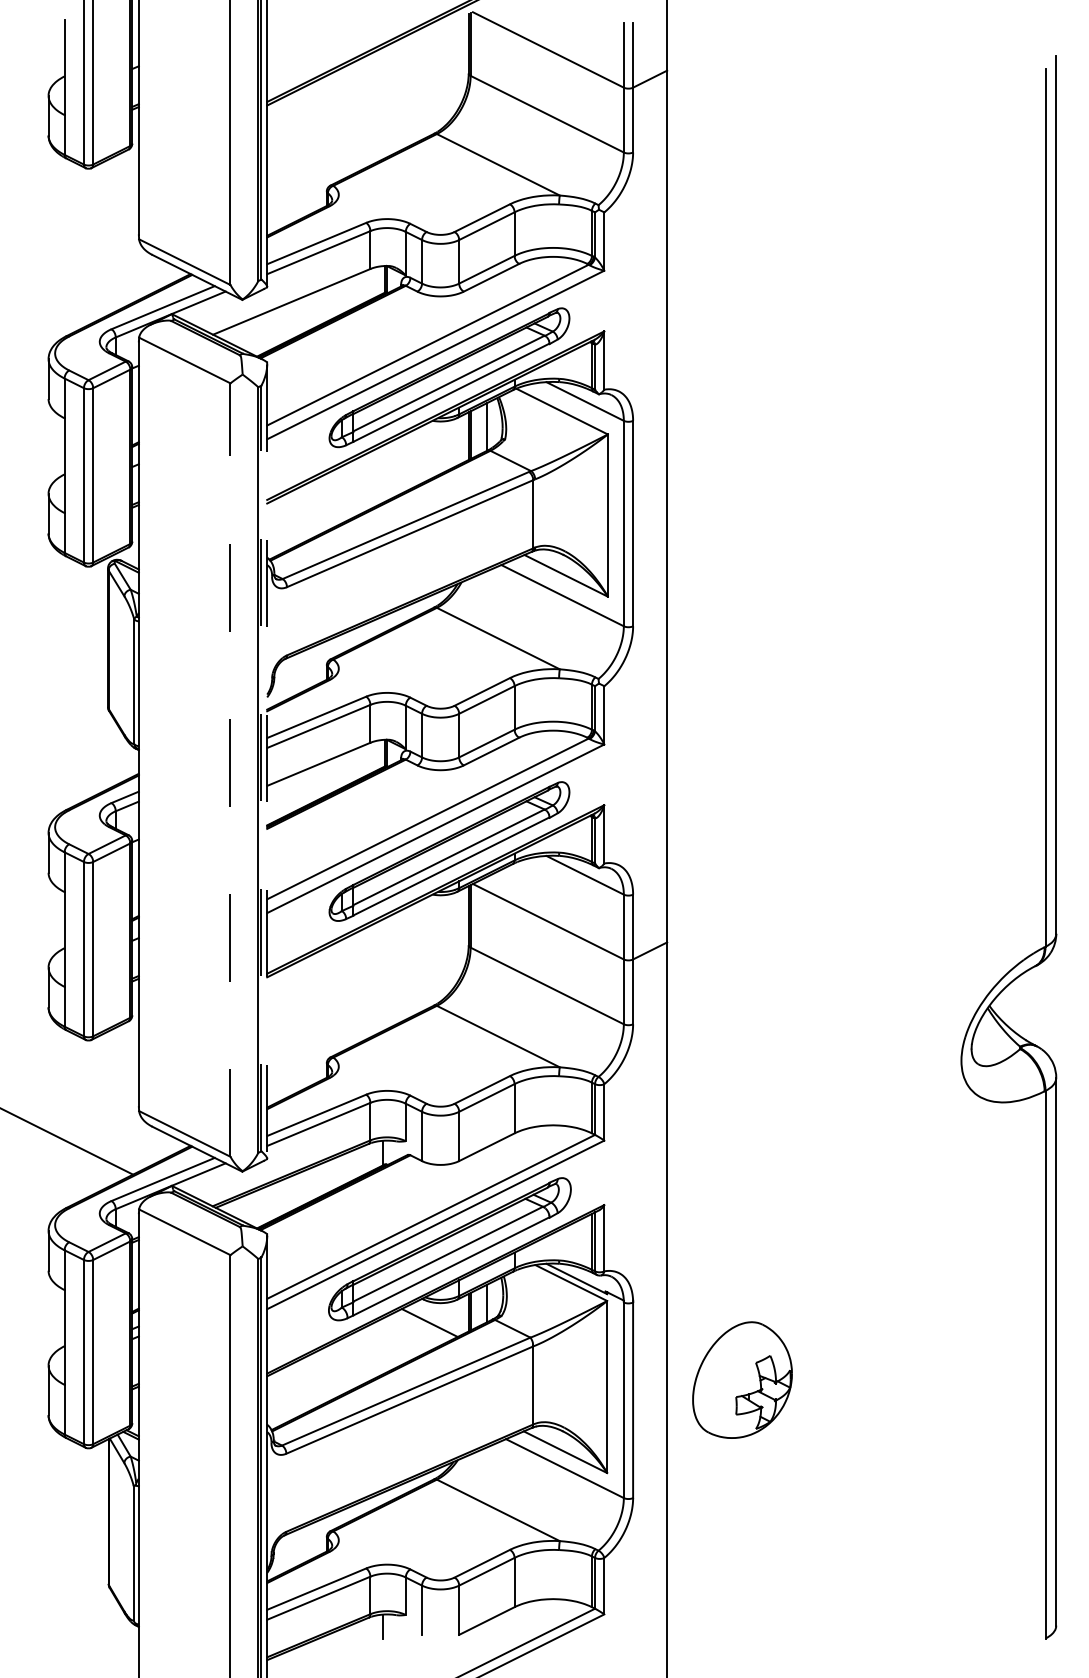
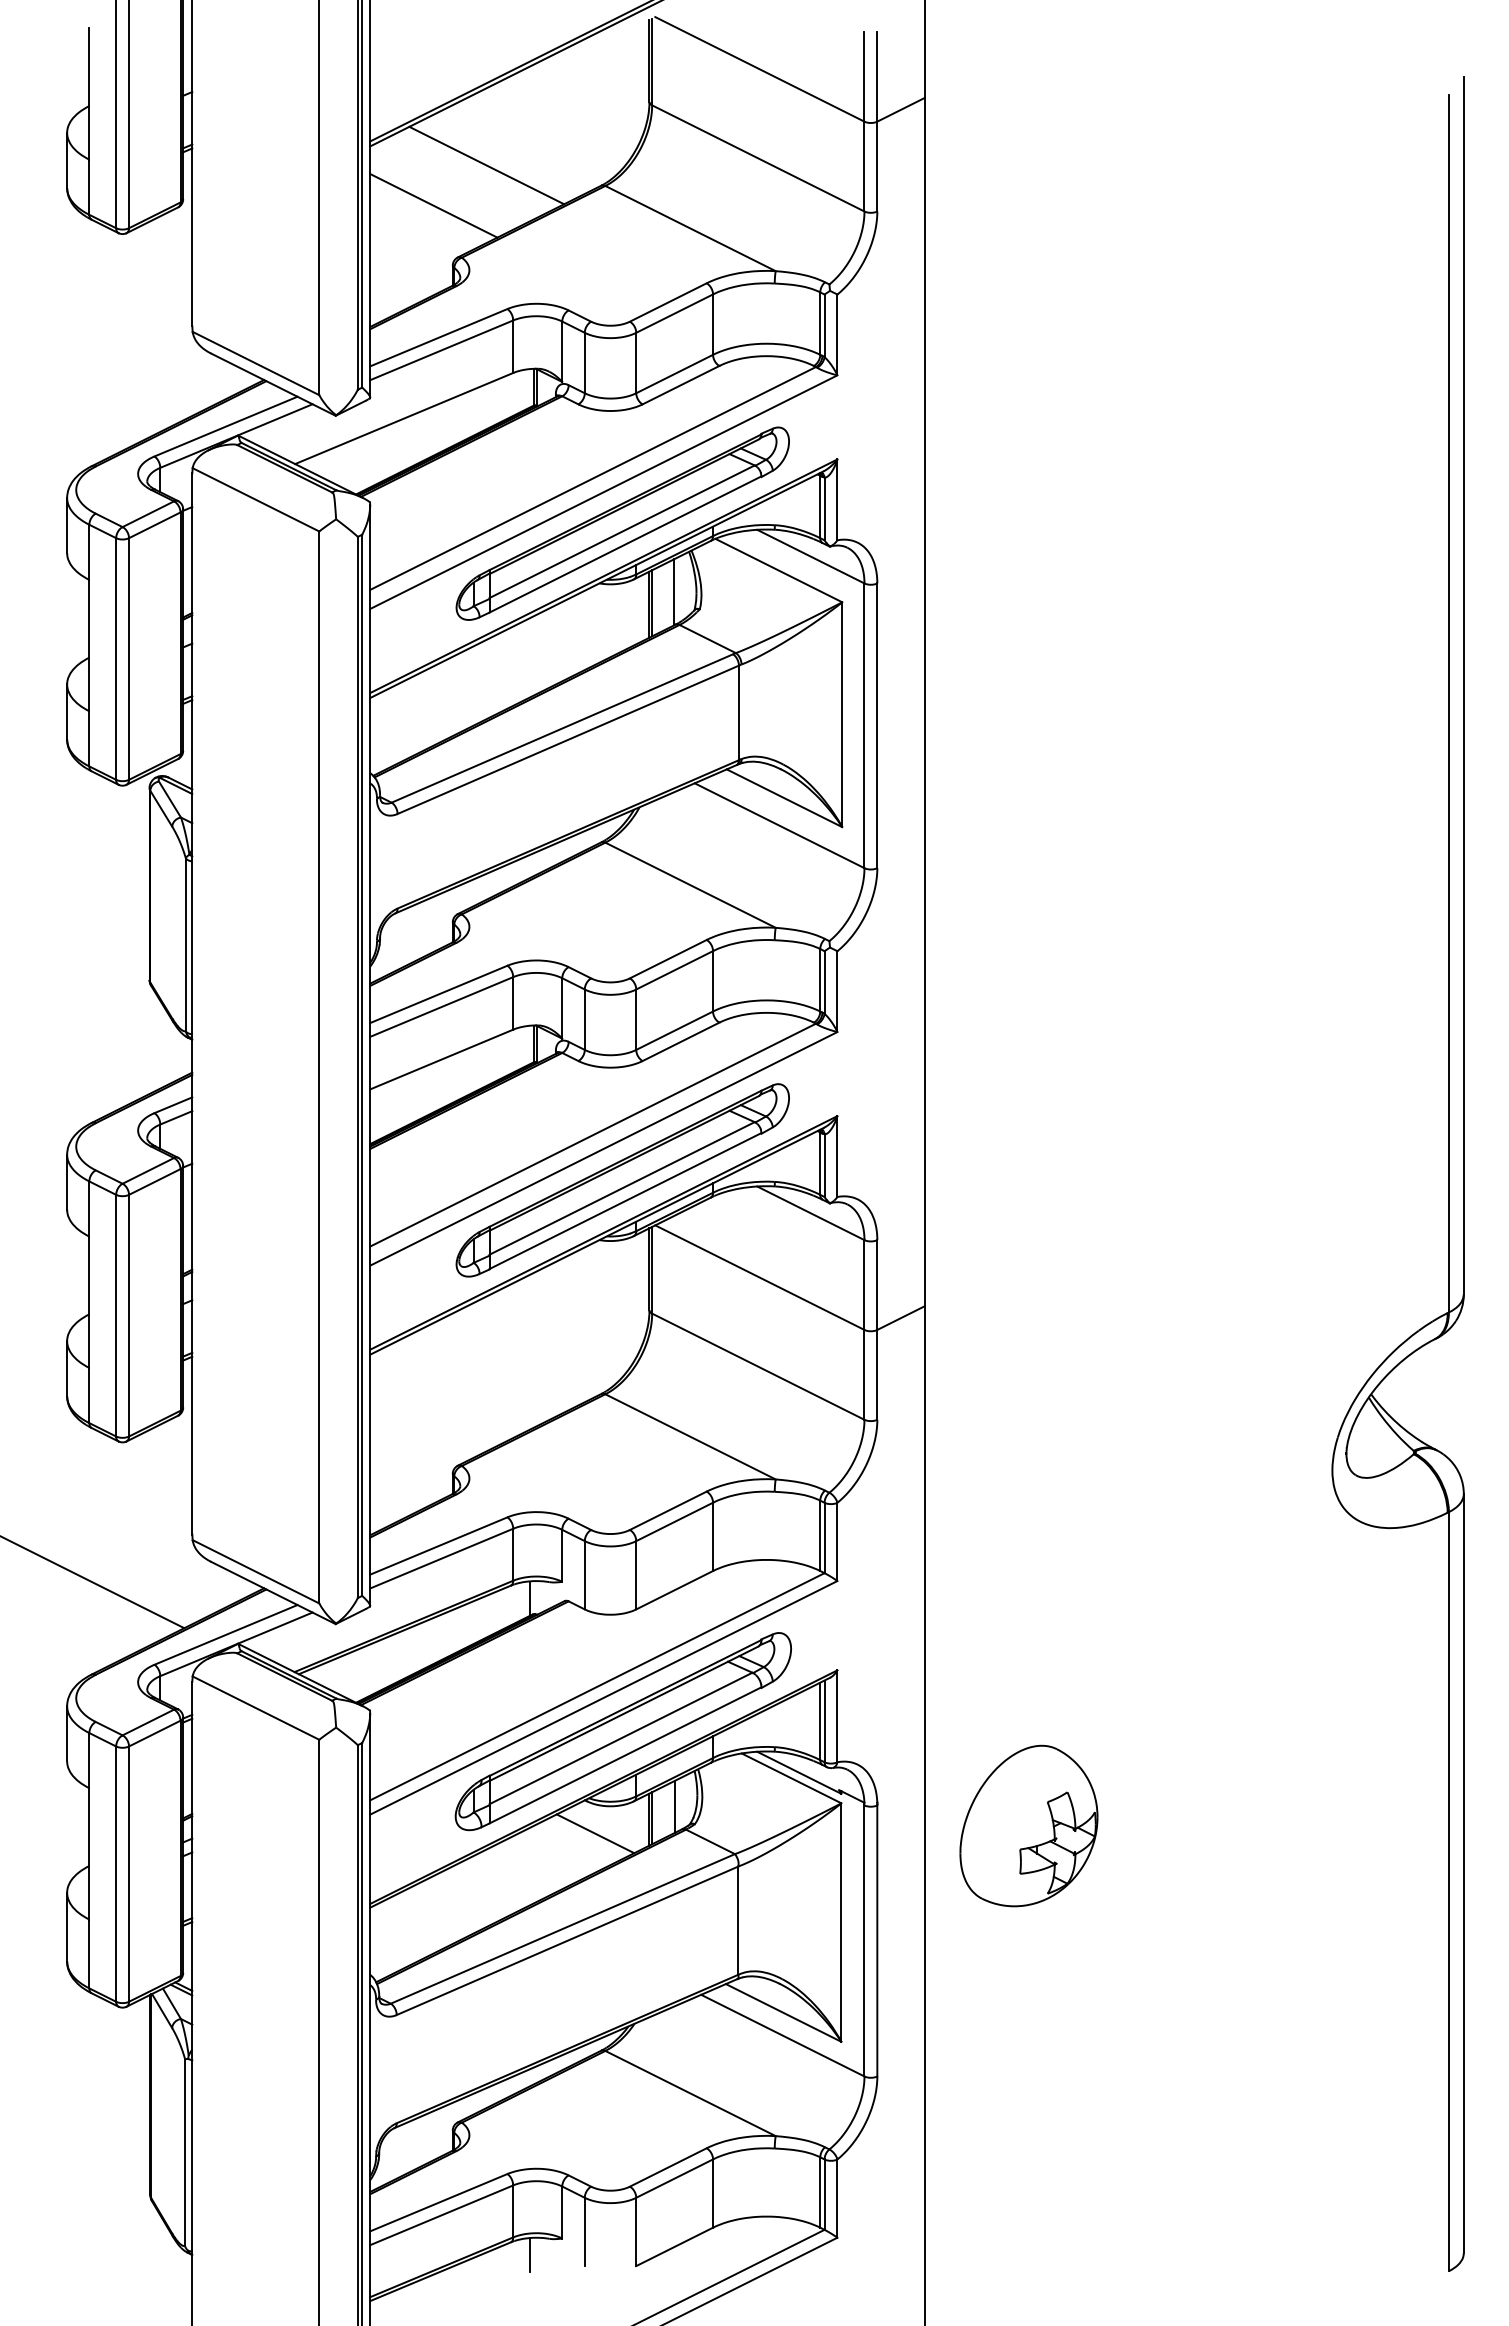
line: (351, 119) -> (486, 165), added
line: (312, 148) -> (433, 205), added
line: (267, 762) -> (370, 1056), dashed -> solid
line: (261, 768) -> (362, 1065), dashed -> solid
line: (230, 770) -> (319, 1067), dashed -> solid
part: (742, 1379) -> (1028, 1825), moved

